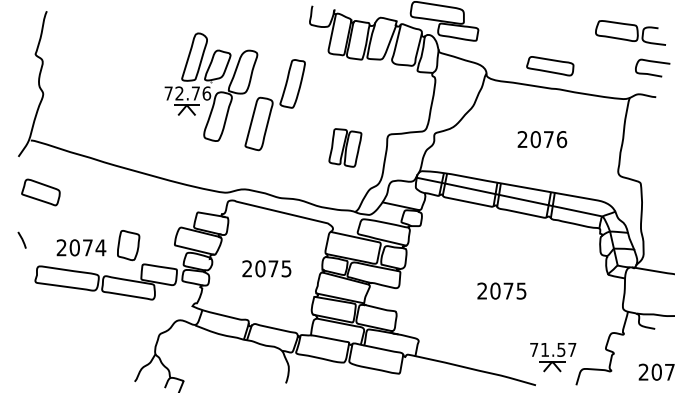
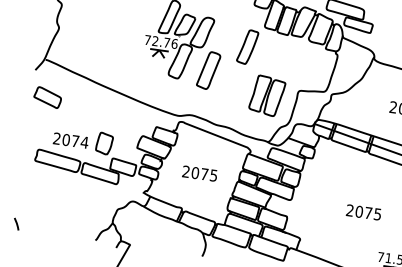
part: (292, 83) -> (247, 46), moved
part: (345, 147) -> (267, 95), size x1.43
line: (21, 239) -> (16, 223), moved

